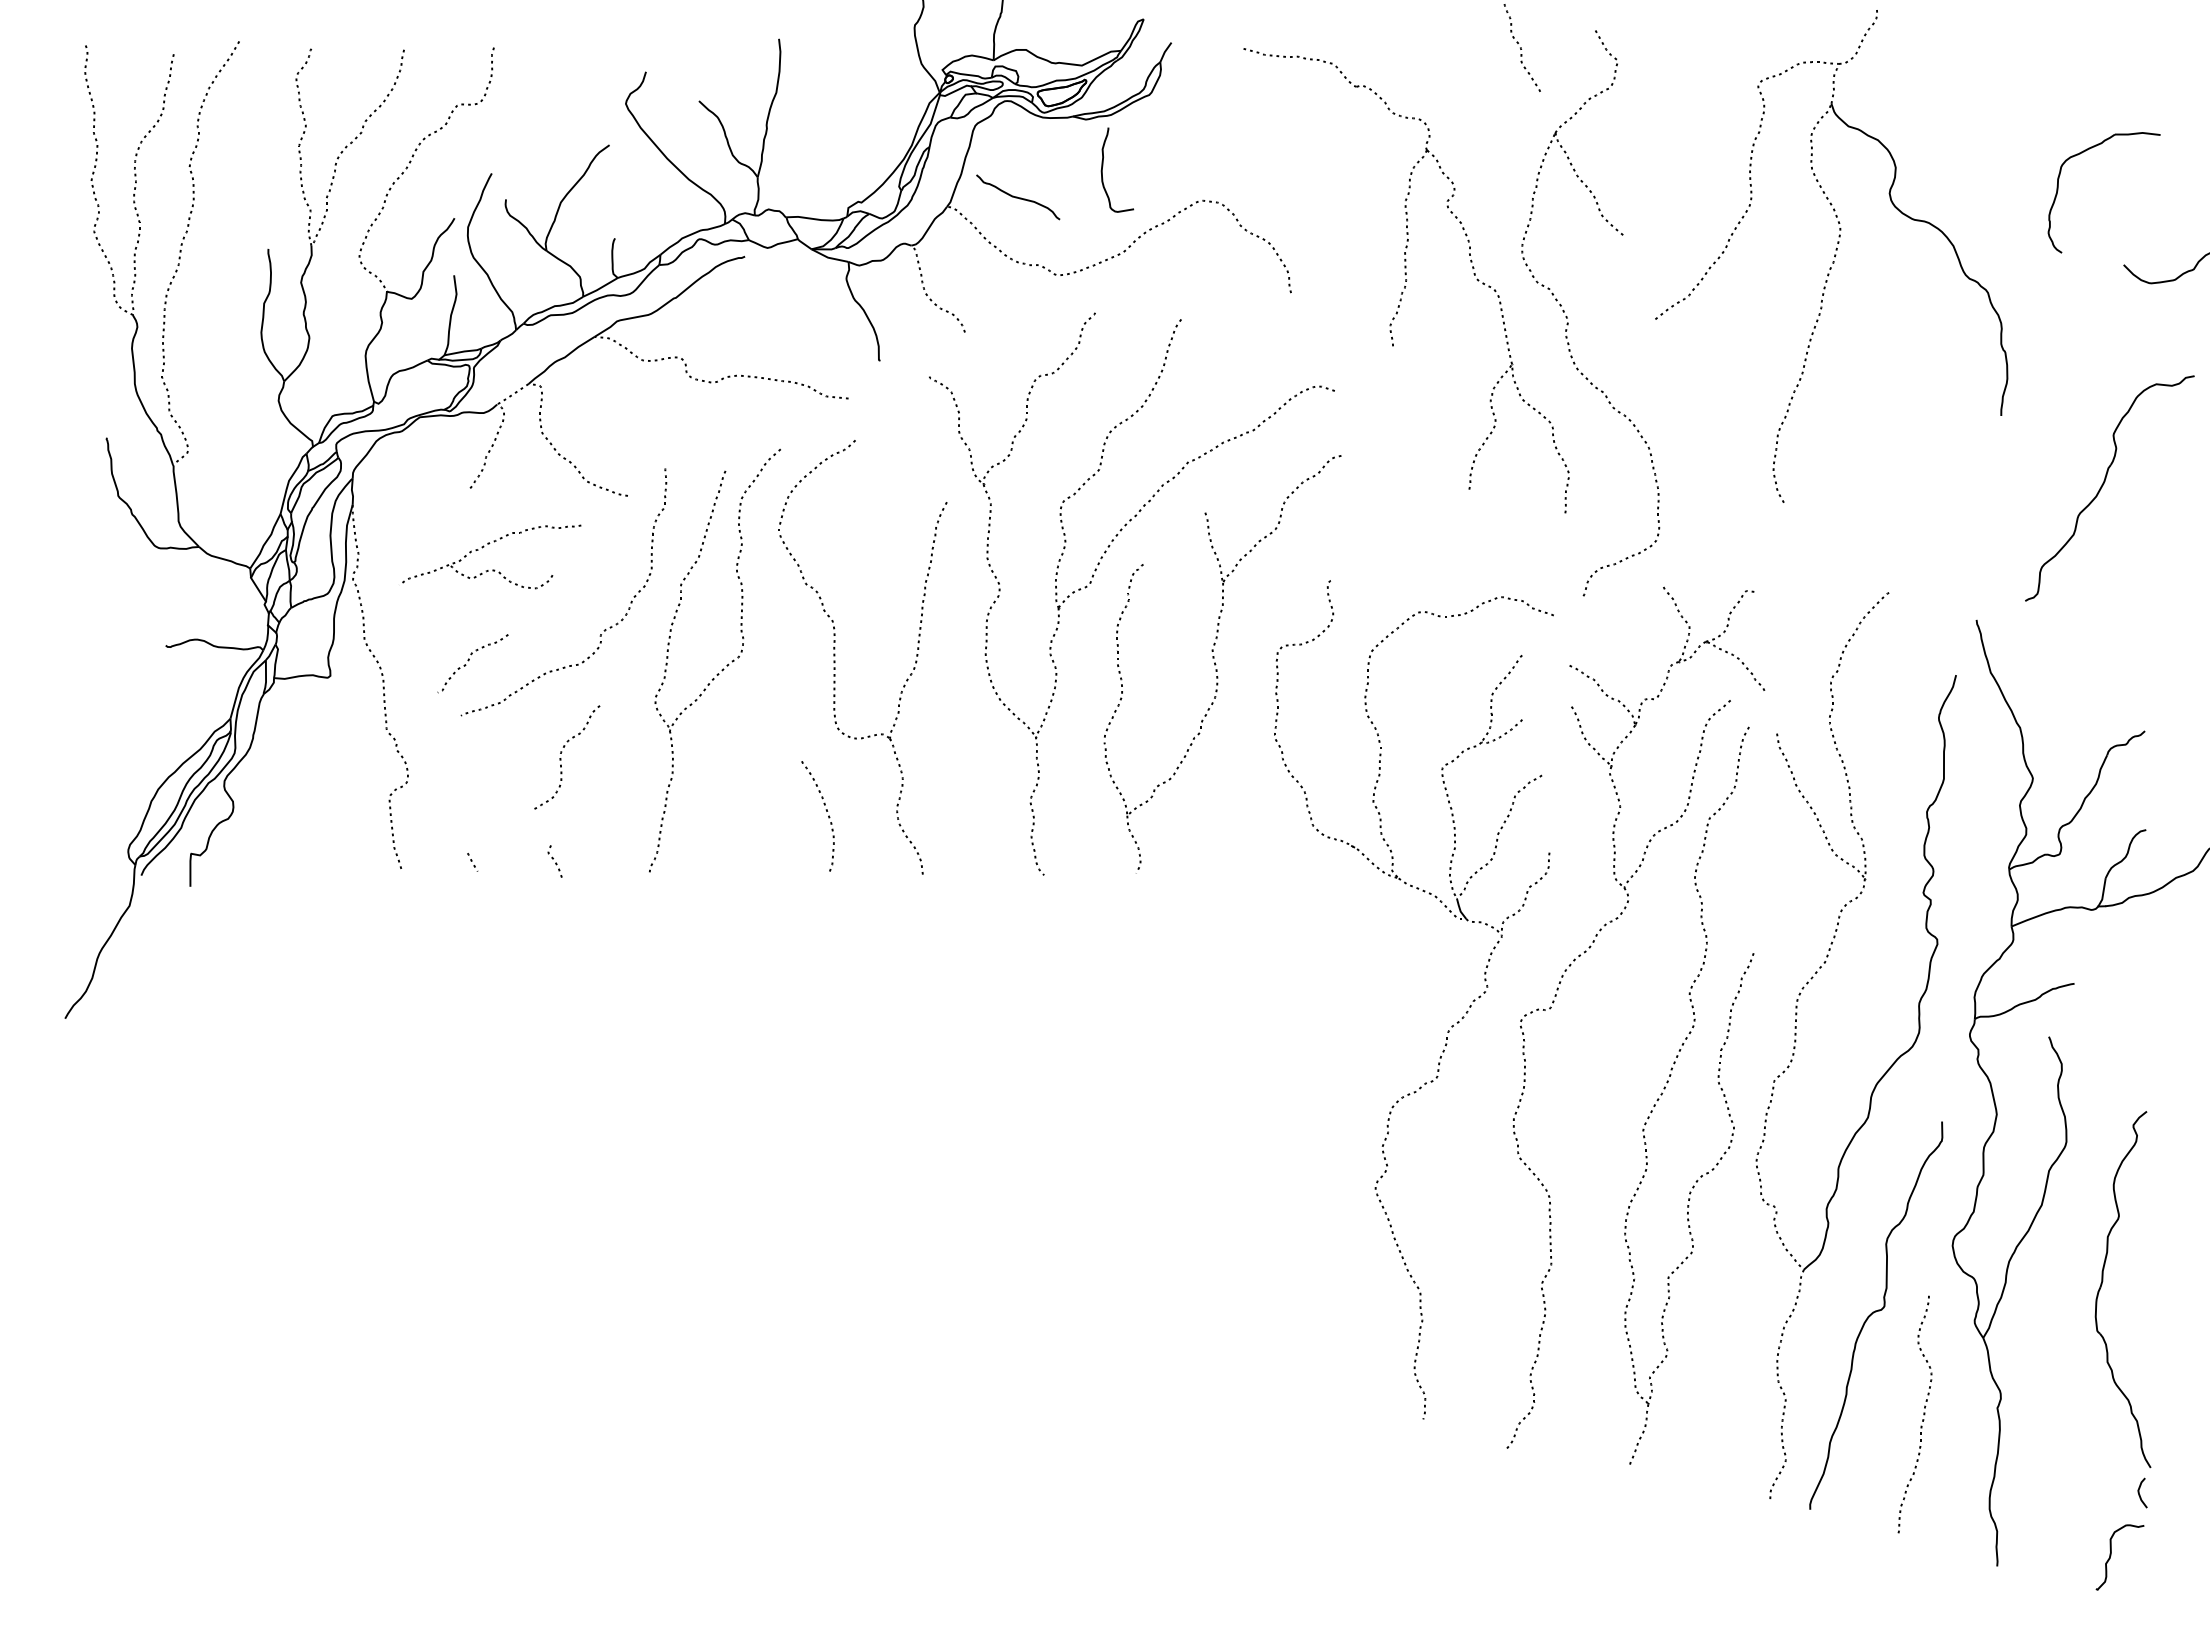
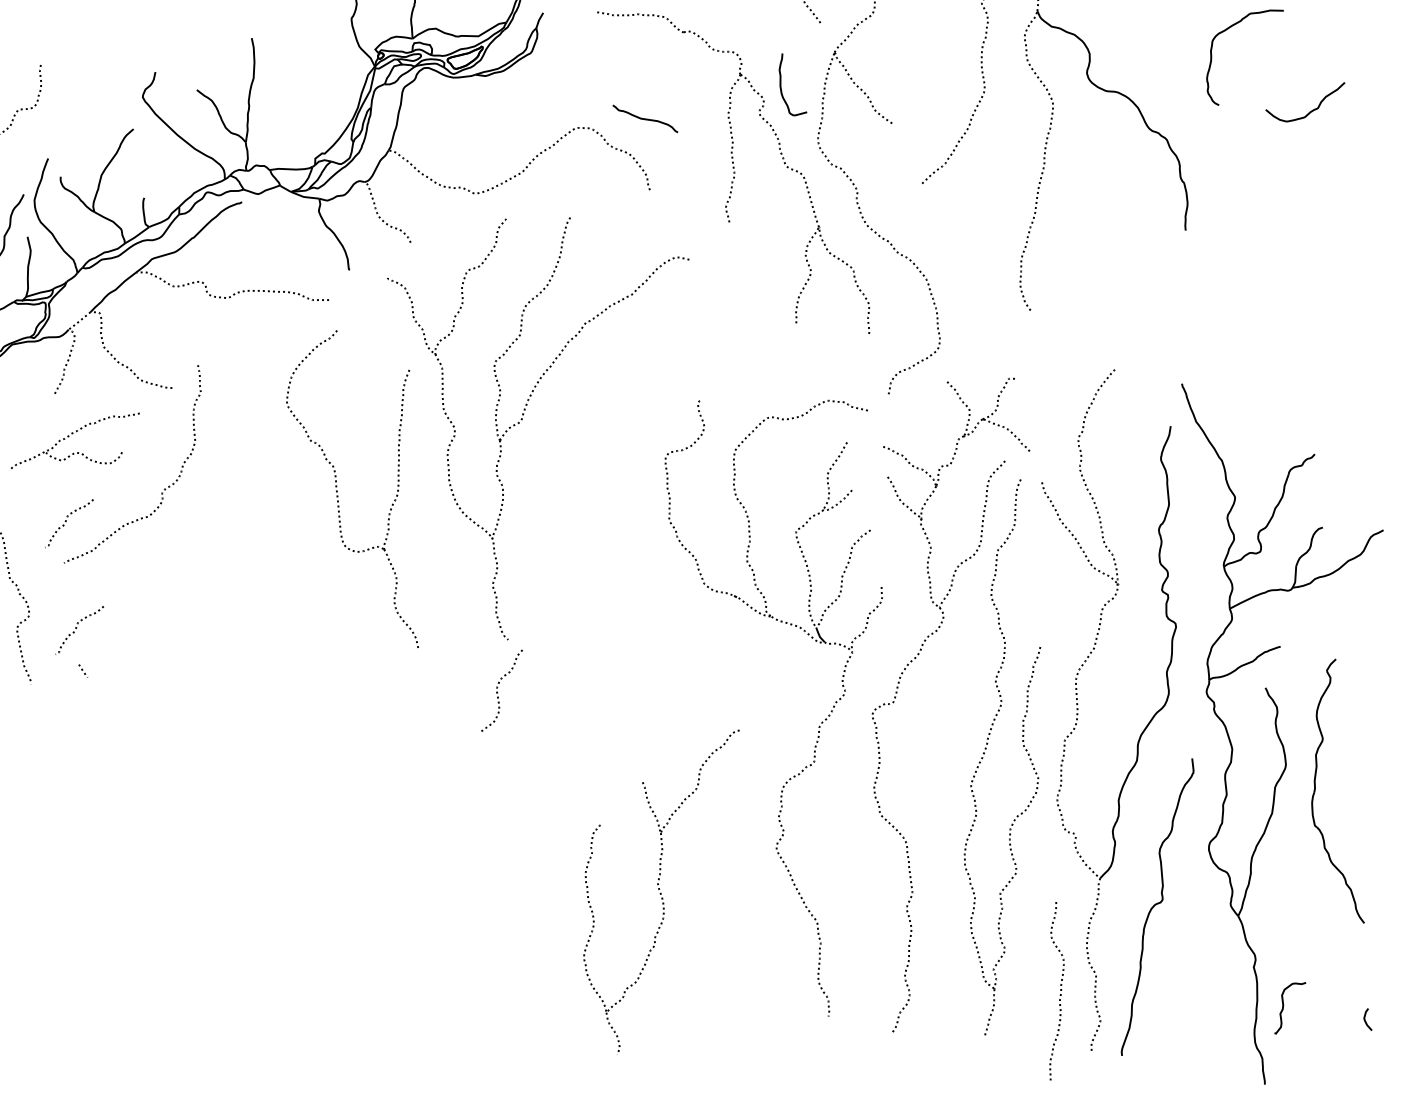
curve: (1103, 166) -> (781, 82), moved
curve: (1018, 197) -> (645, 119), moved
part: (2103, 485) -> (1266, 274), removed
part: (1222, 664) -> (666, 893), moved
part: (721, 669) -> (254, 510), removed
curve: (561, 758) -> (497, 691), moved
curve: (469, 804) -> (76, 628), added
curve: (826, 811) -> (342, 608), removed
curve: (555, 862) -> (144, 665), removed
part: (2103, 1281) -> (1315, 788), moved
curve: (1923, 1414) -> (1060, 990), moved
part: (2111, 1555) -> (1283, 1007), moved

